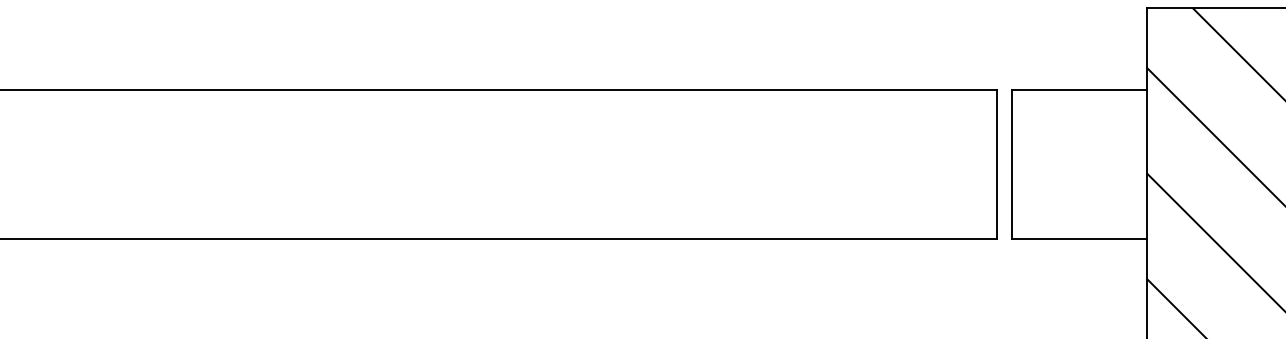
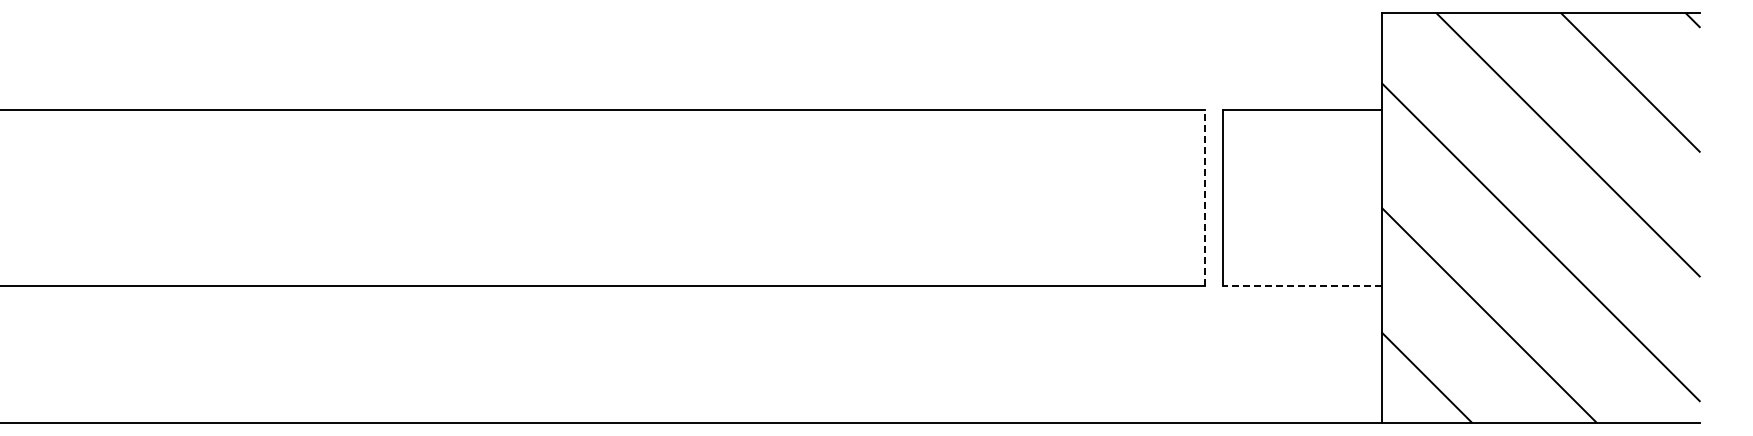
line: (997, 164) -> (1205, 197), solid -> dashed
line: (1078, 239) -> (1301, 286), solid -> dashed

